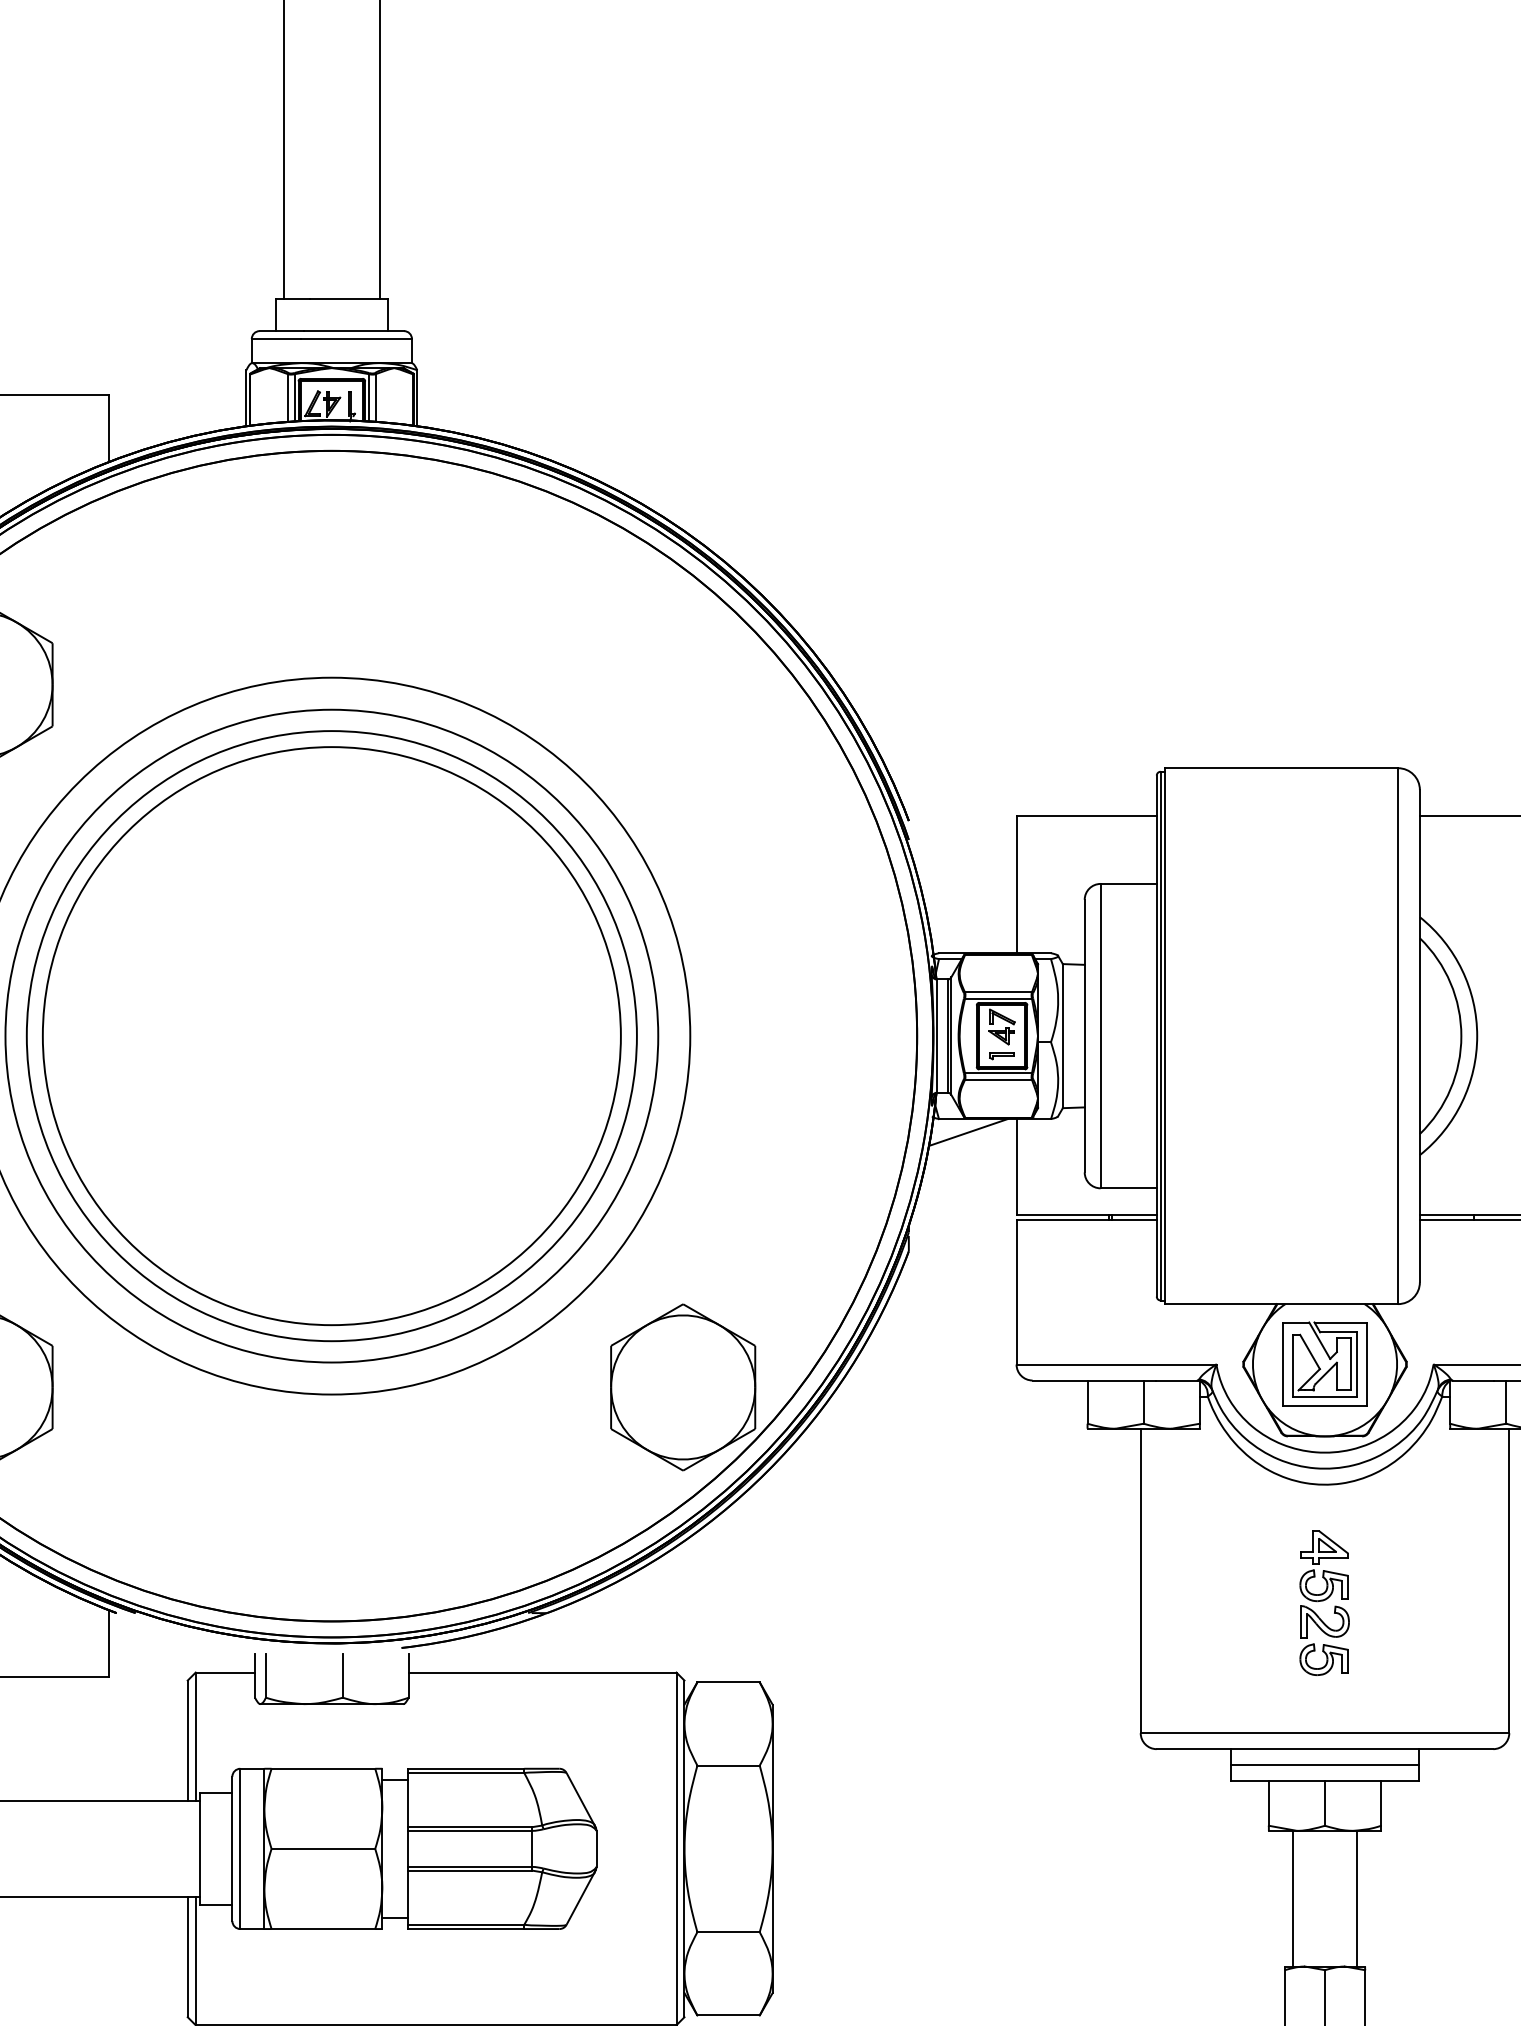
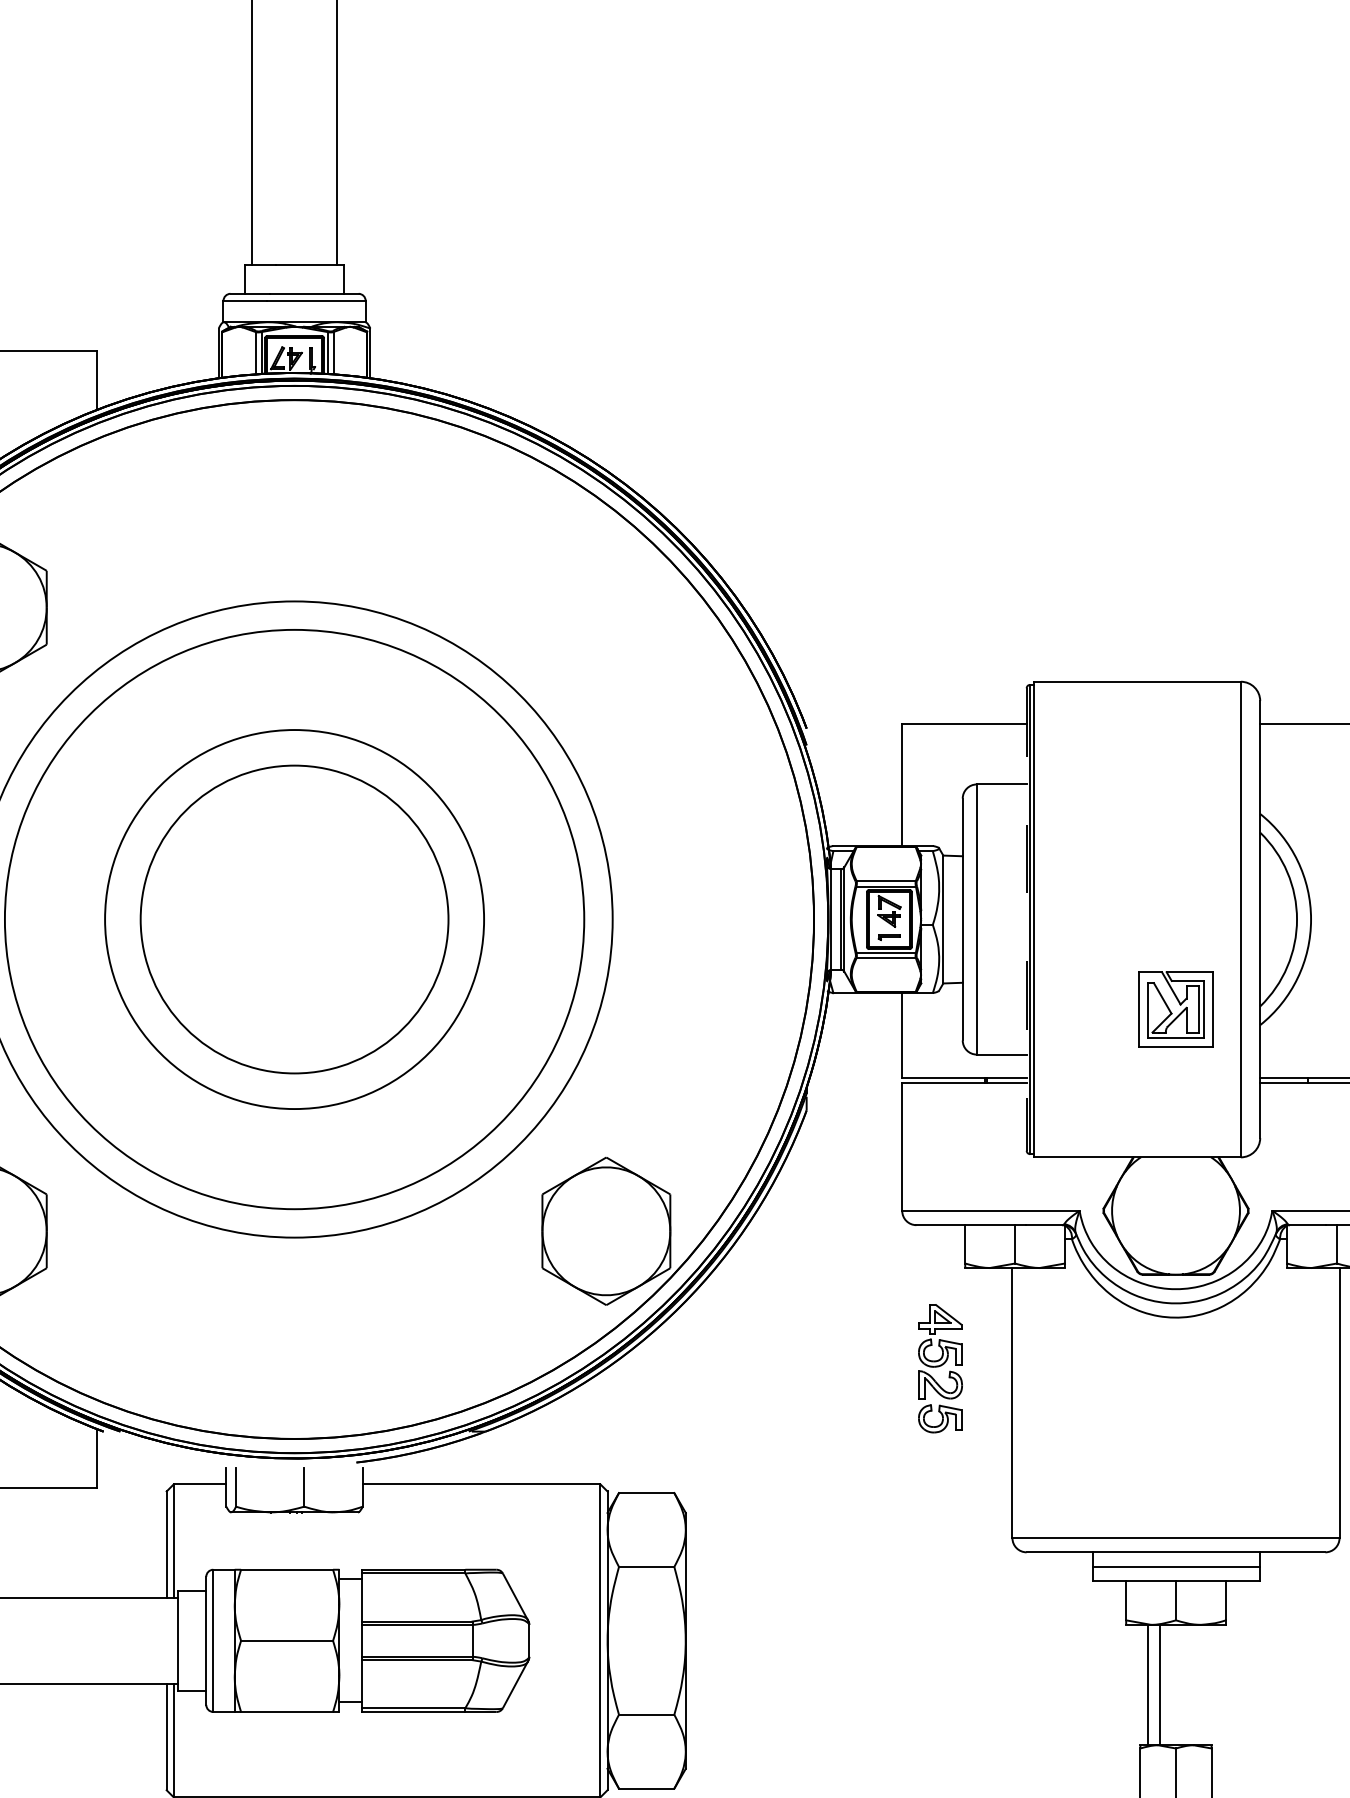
circle: (331, 1036) -> (294, 919), size x0.6
circle: (331, 1036) -> (294, 919), size x0.7
line: (1156, 1036) -> (1026, 919), solid -> dashed
line: (968, 1132) -> (859, 1005), removed
part: (1324, 1363) -> (1175, 1008), moved
part: (1324, 1602) -> (940, 1368), moved
line: (1356, 1898) -> (1159, 1684), moved

